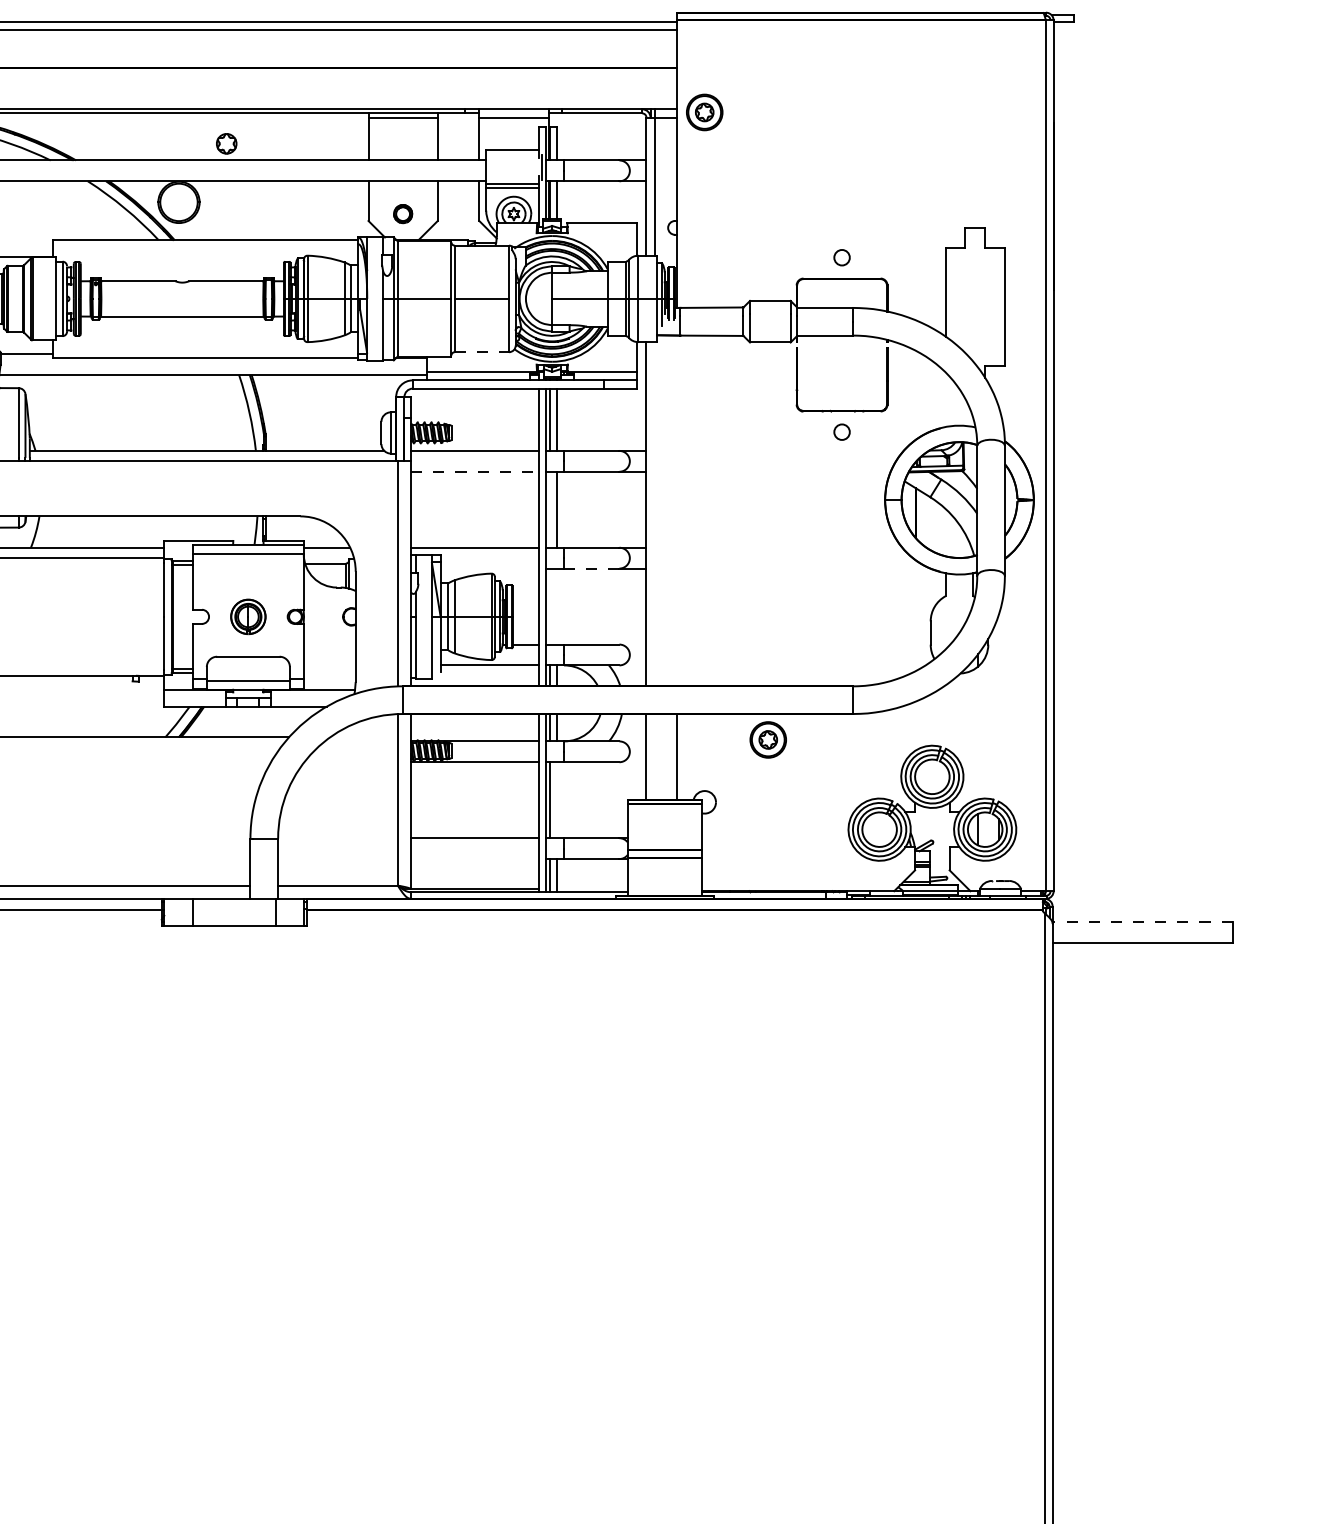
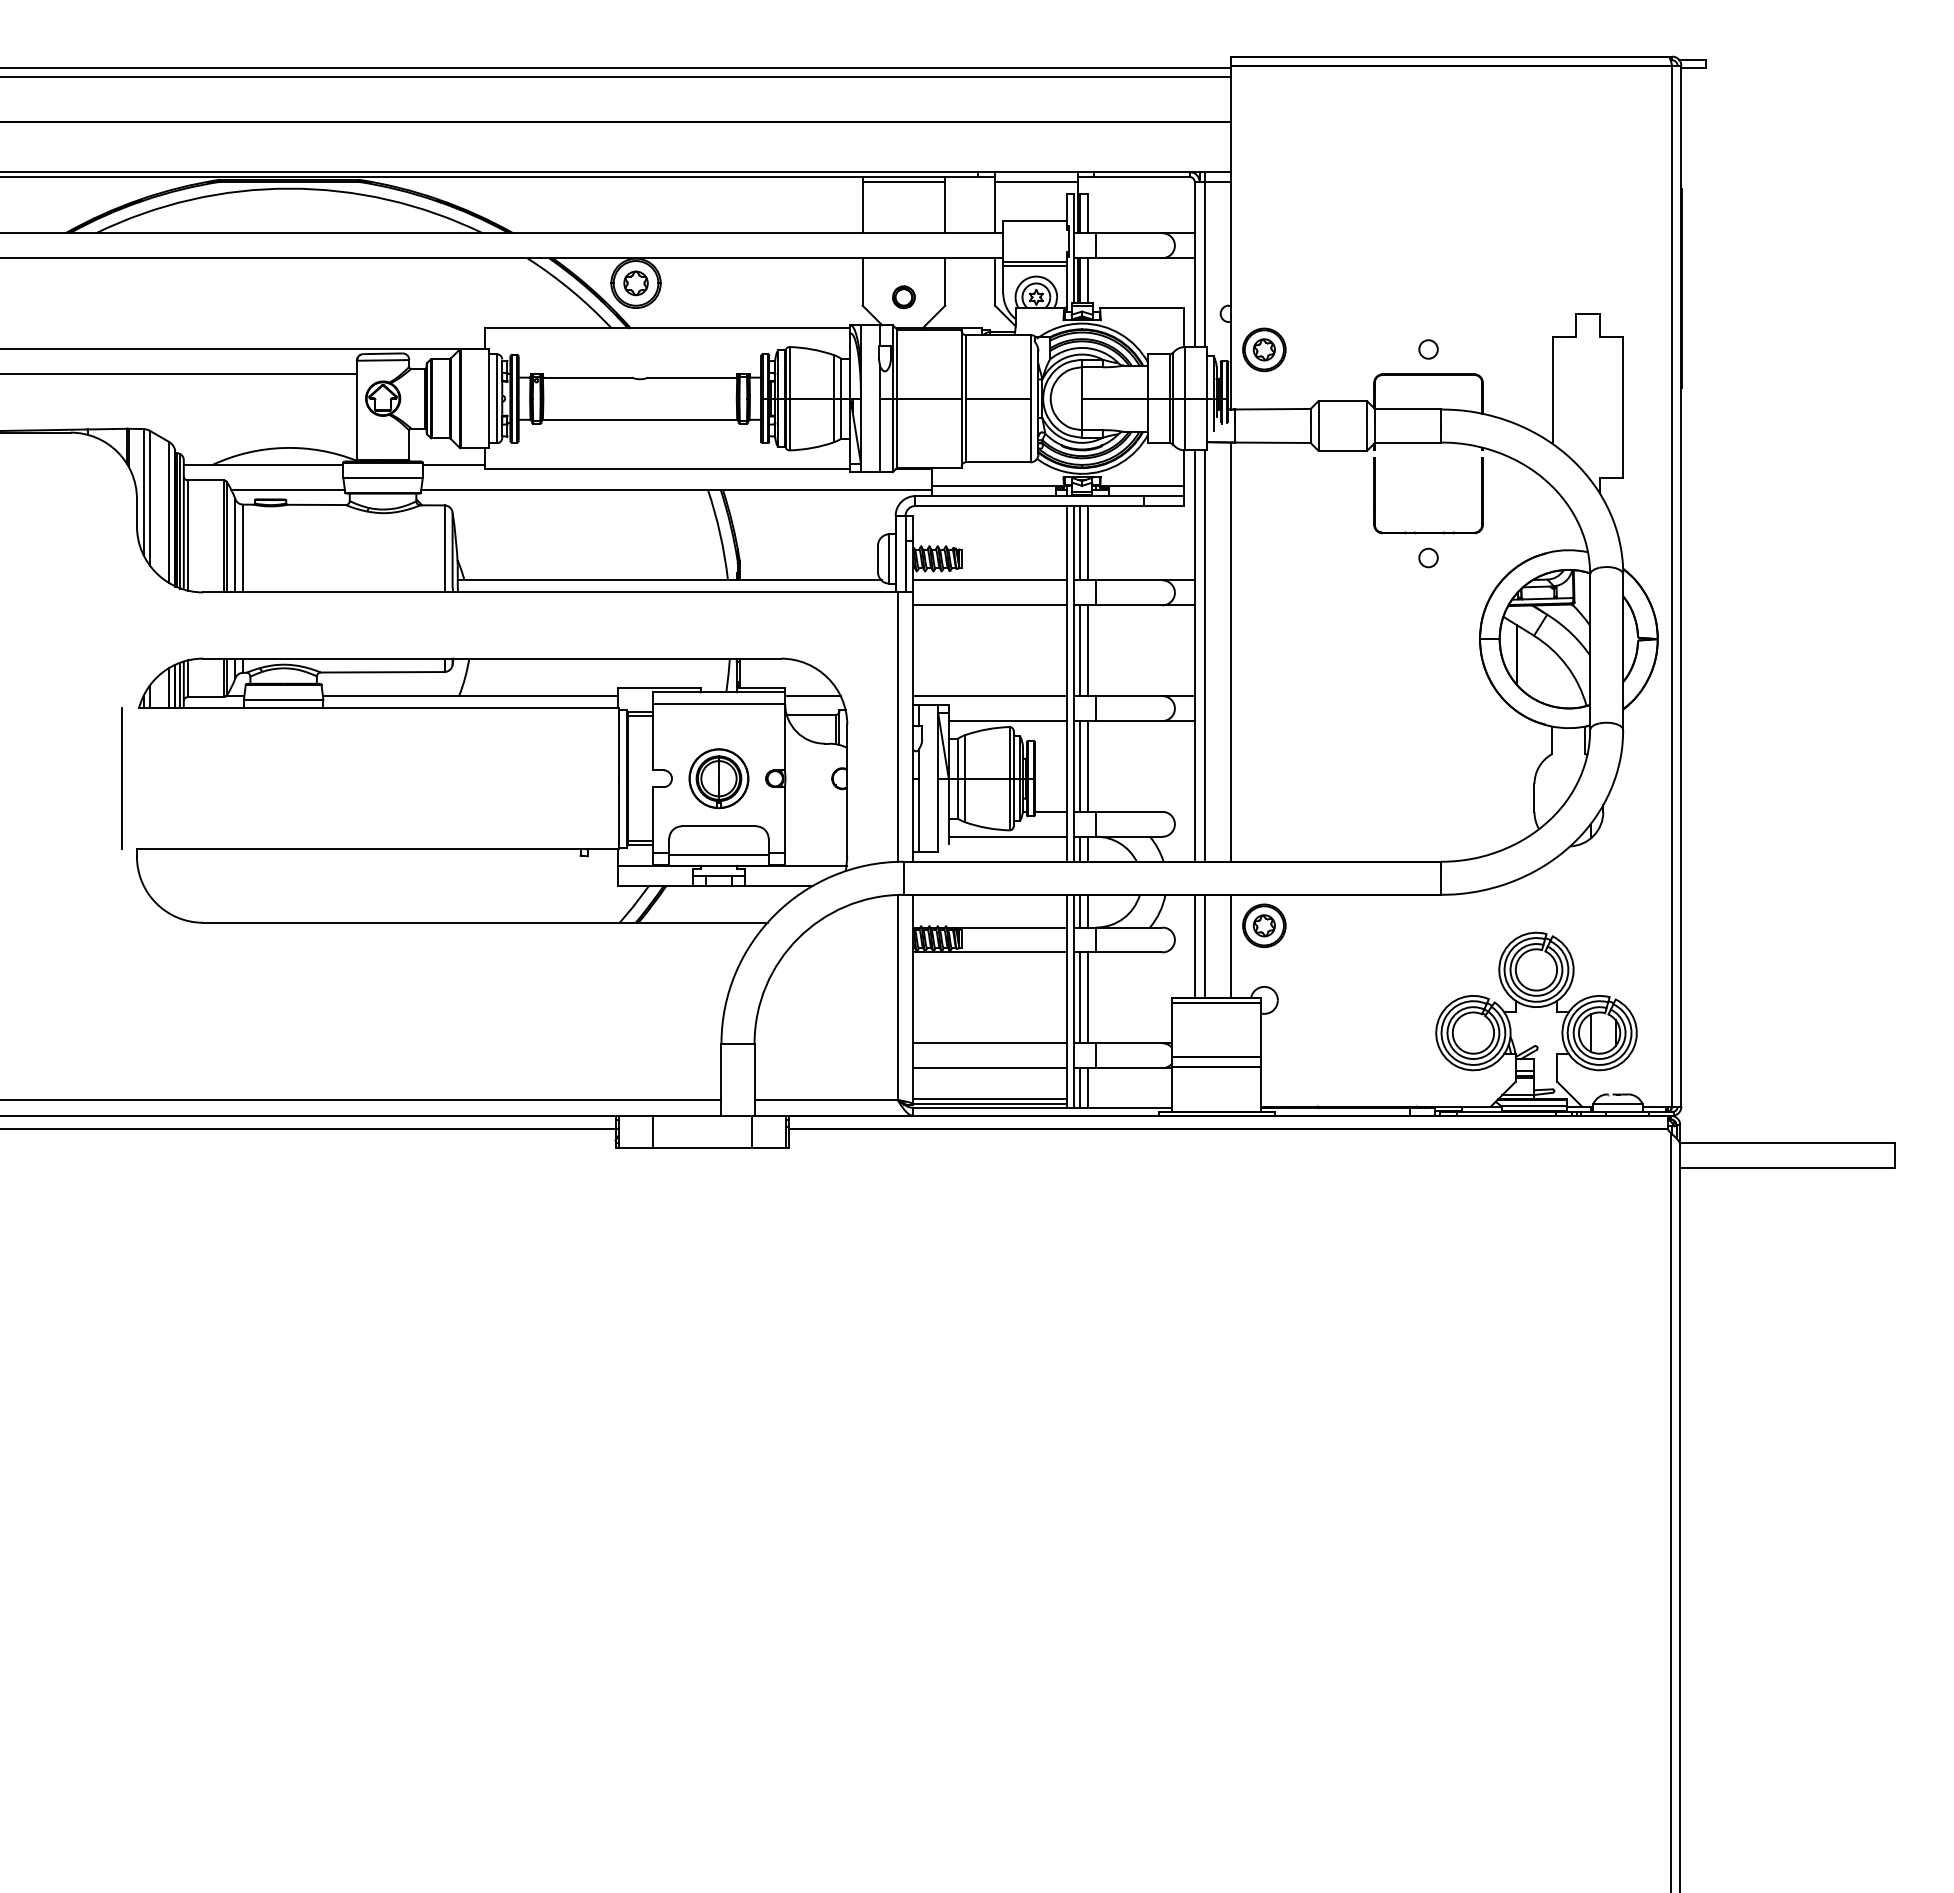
part: (704, 112) -> (1264, 349), moved
part: (226, 143) -> (635, 283), moved
line: (482, 352) -> (998, 462), dashed -> solid
line: (475, 471) -> (990, 605), dashed -> solid
line: (550, 509) -> (1080, 650), added
line: (677, 510) -> (1231, 651), added
line: (654, 513) -> (1204, 655), added
line: (489, 568) -> (1007, 721), added
line: (591, 568) -> (1129, 721), dashed -> solid
line: (550, 606) -> (1080, 766), added
line: (556, 606) -> (1087, 766), added
part: (247, 616) -> (718, 778), size x1.43
part: (768, 739) -> (1264, 925), moved
line: (654, 756) -> (1204, 945), added
line: (556, 799) -> (1087, 997), added
line: (474, 859) -> (989, 1068), added
line: (474, 884) -> (989, 1098), added
line: (1142, 922) -> (1787, 1143), dashed -> solid

